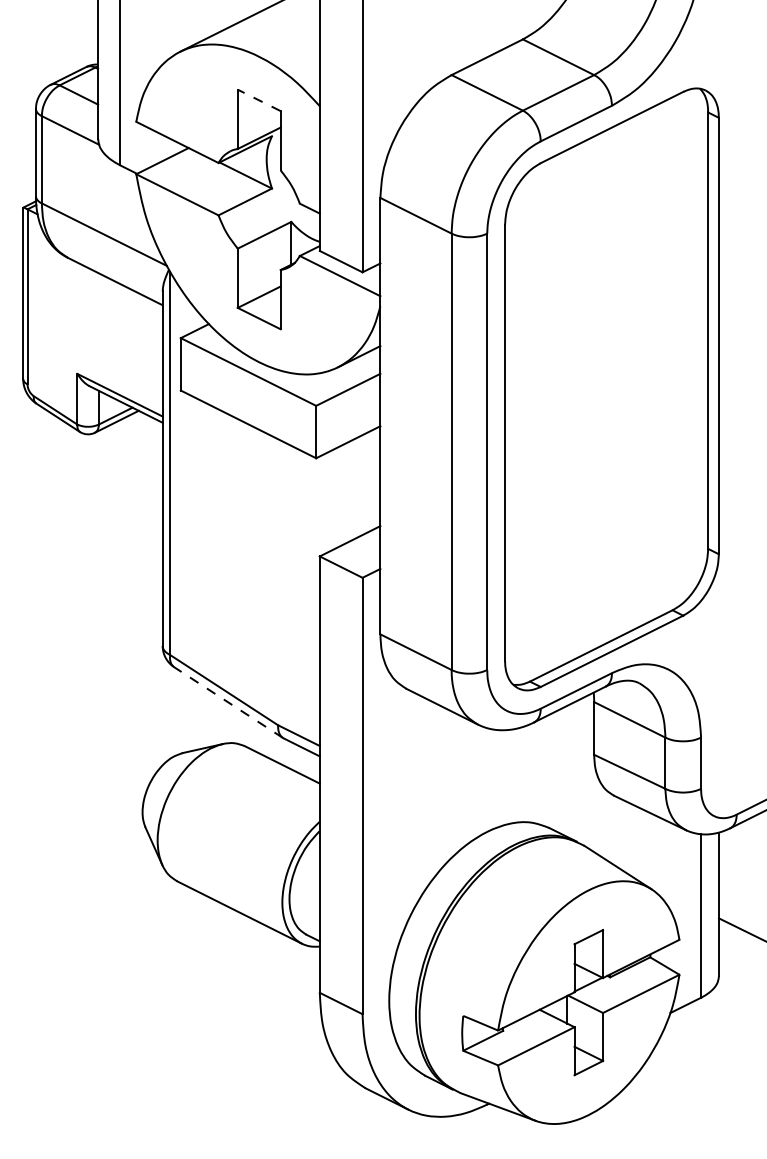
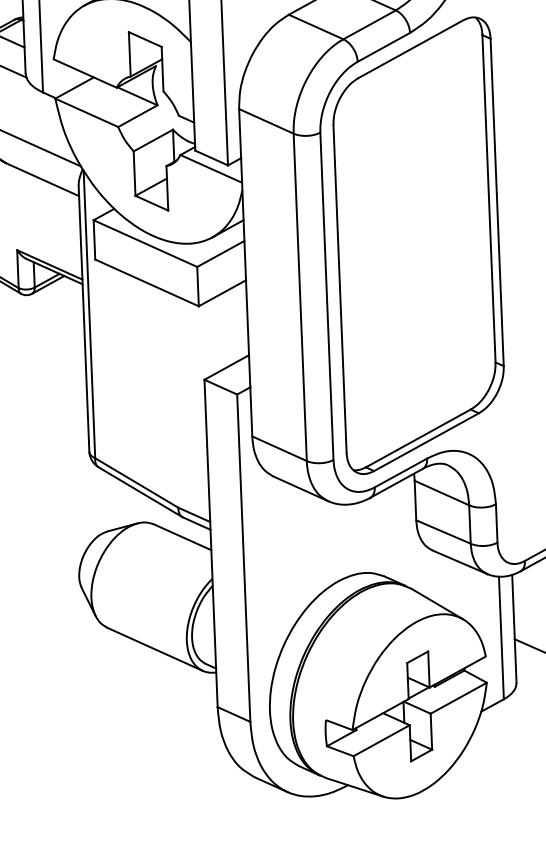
line: (259, 100) -> (145, 39), dashed -> solid
line: (228, 702) -> (140, 492), dashed -> solid

